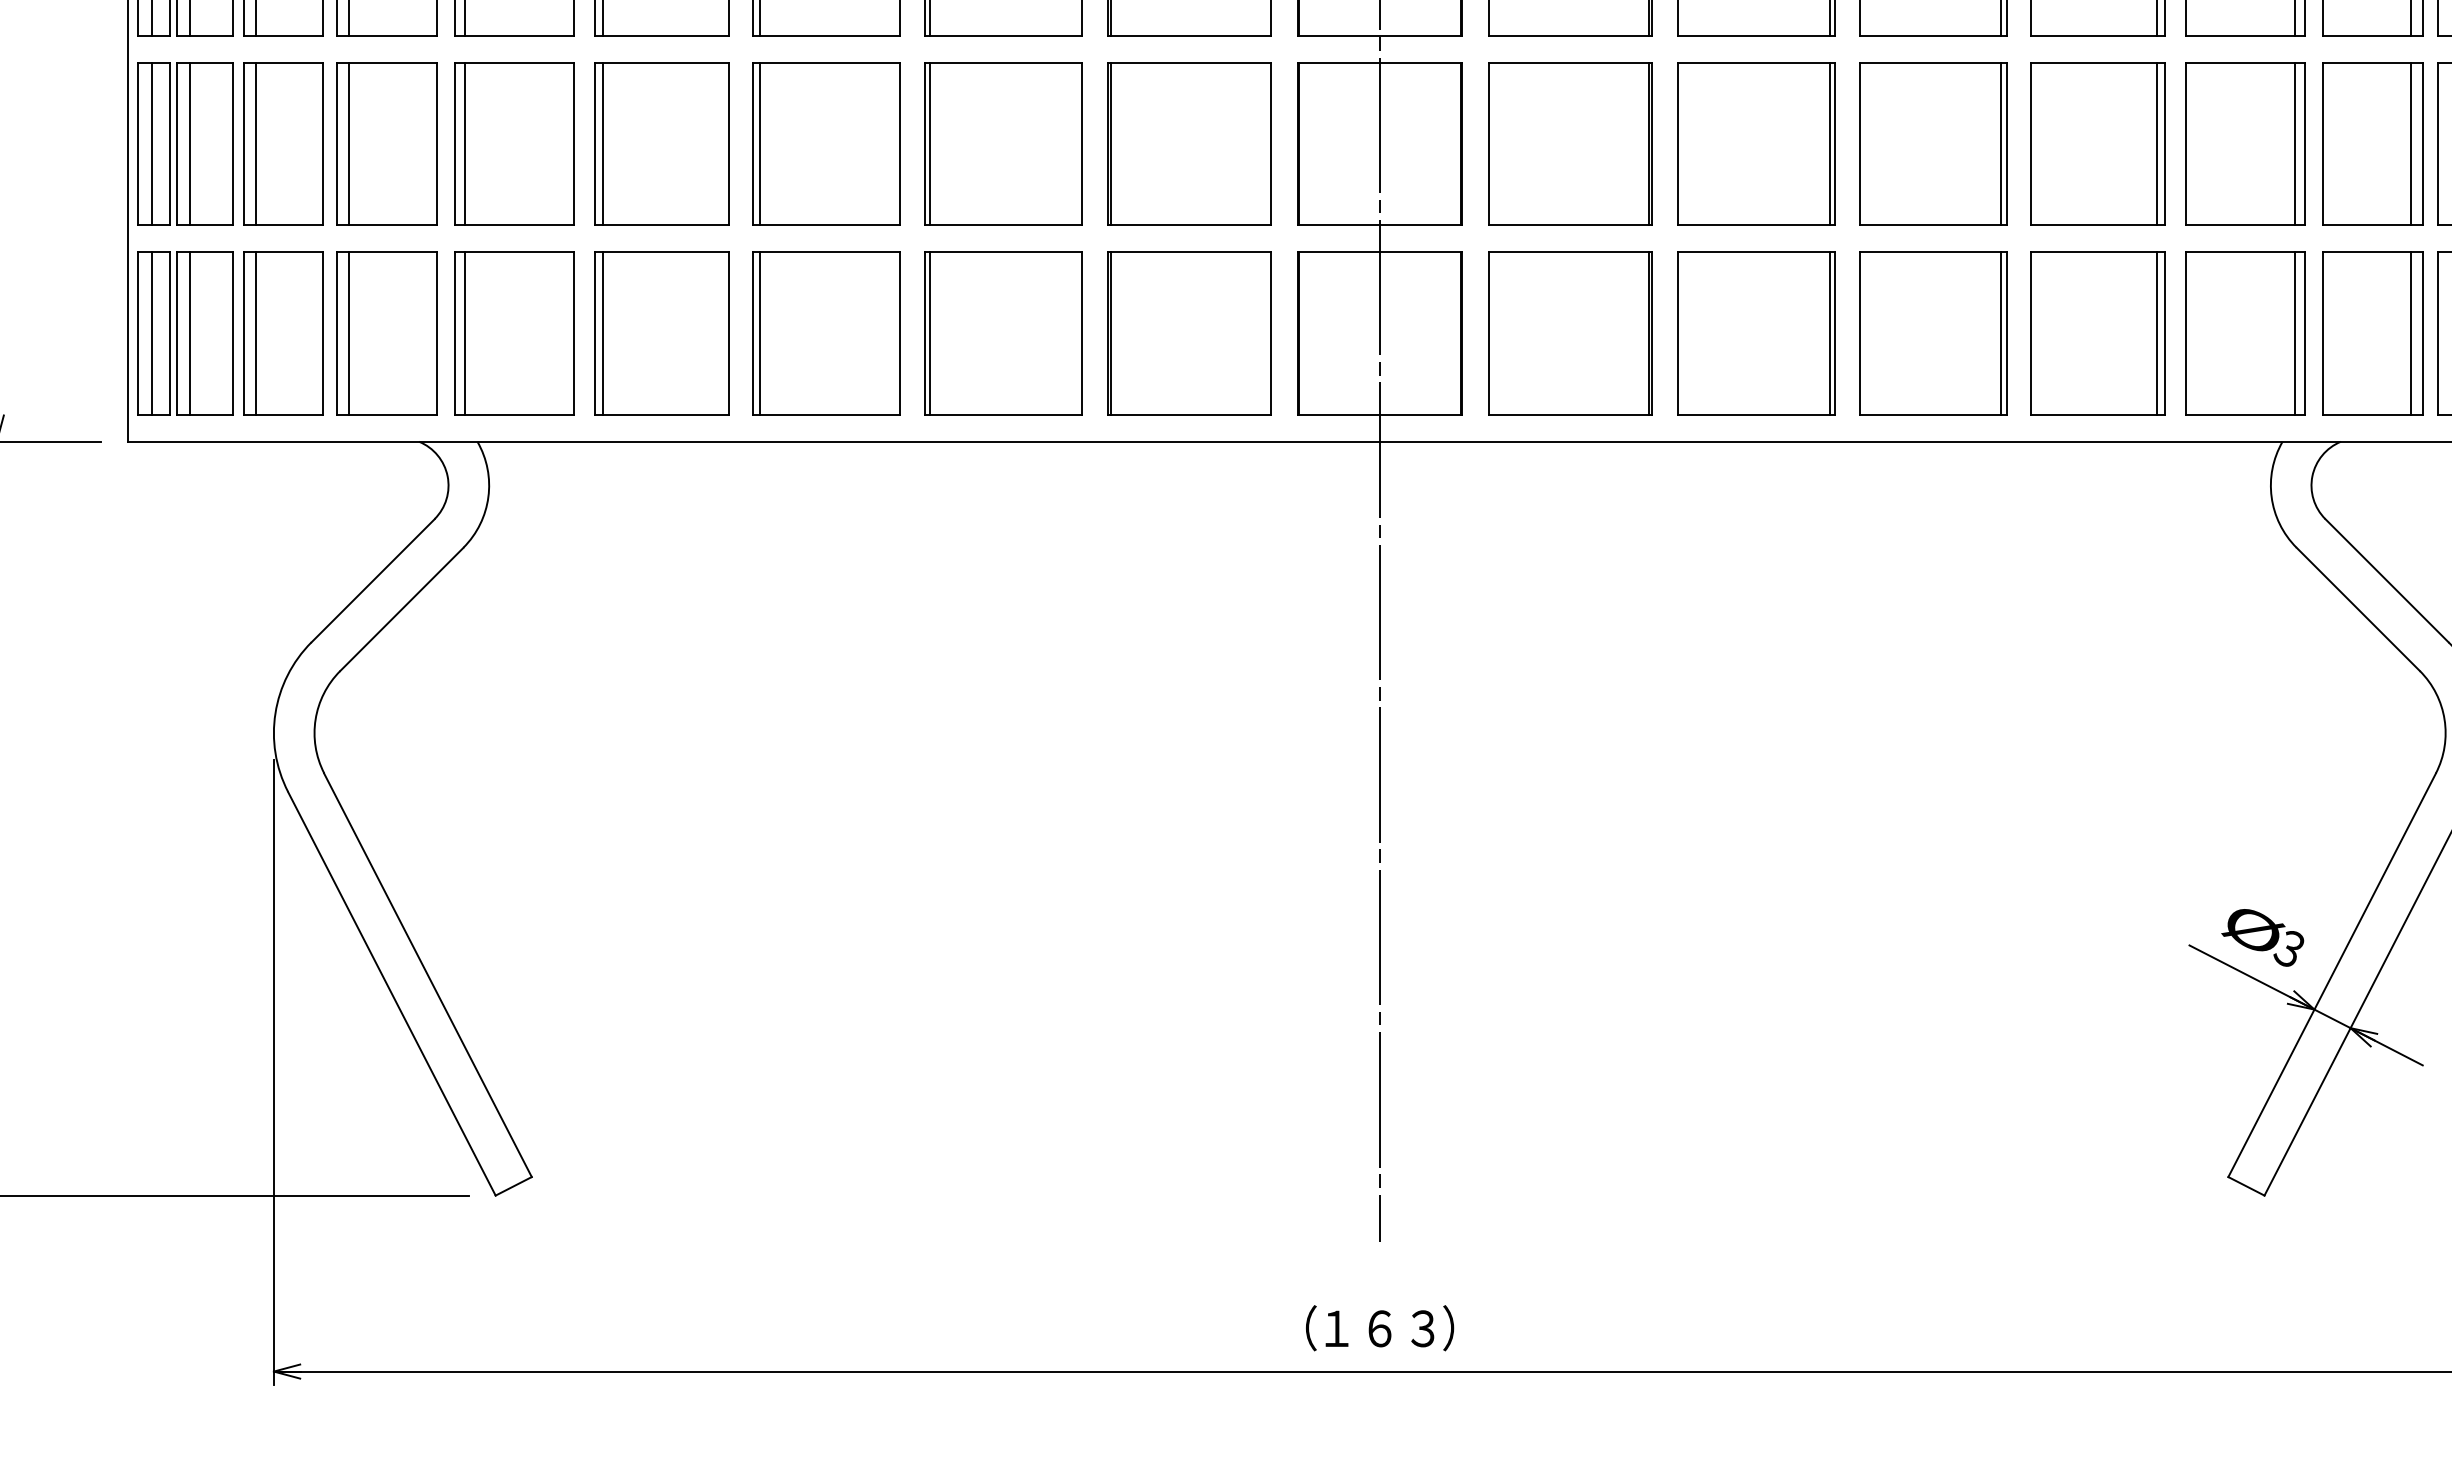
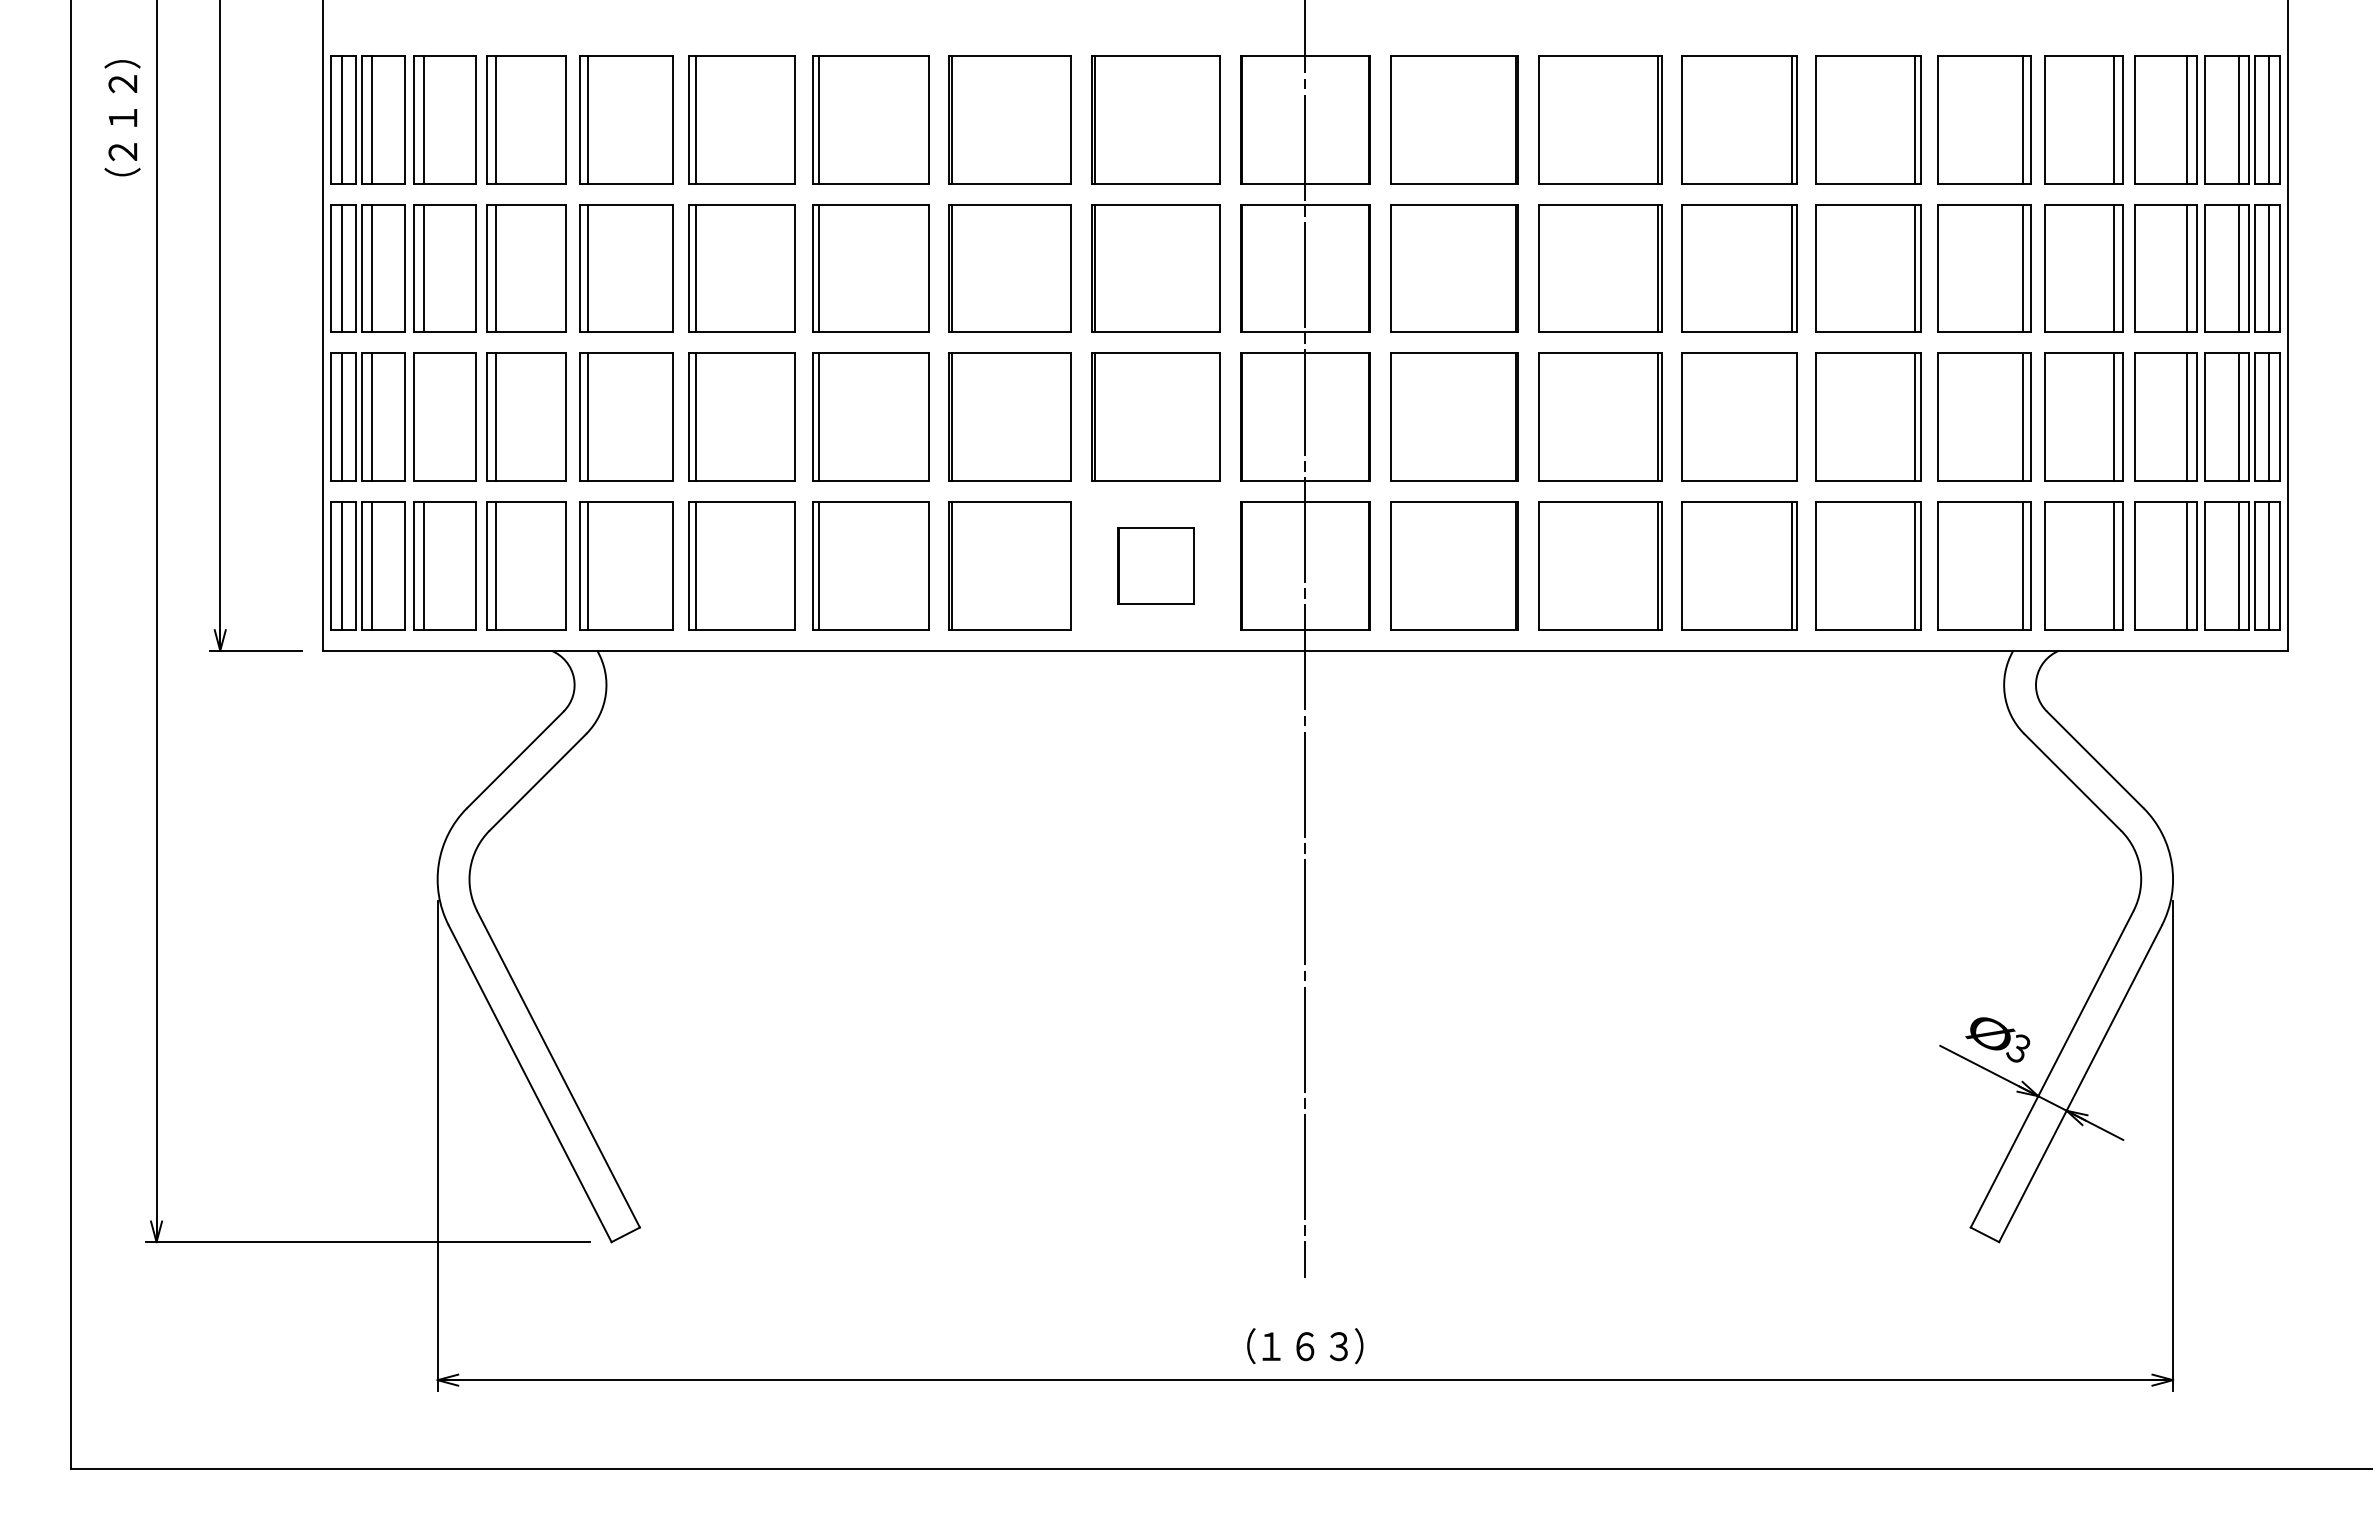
line: (255, 143) -> (423, 416), removed
line: (2001, 143) -> (1792, 416), removed
part: (1189, 333) -> (1155, 565), size x0.6

